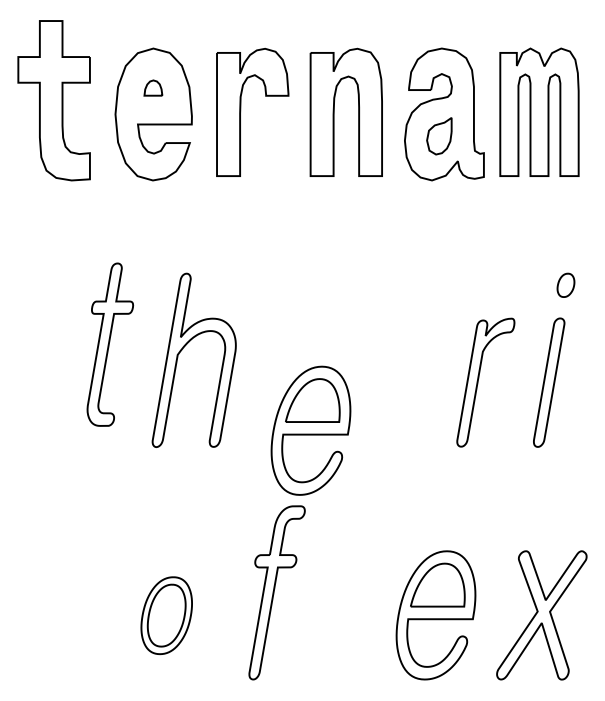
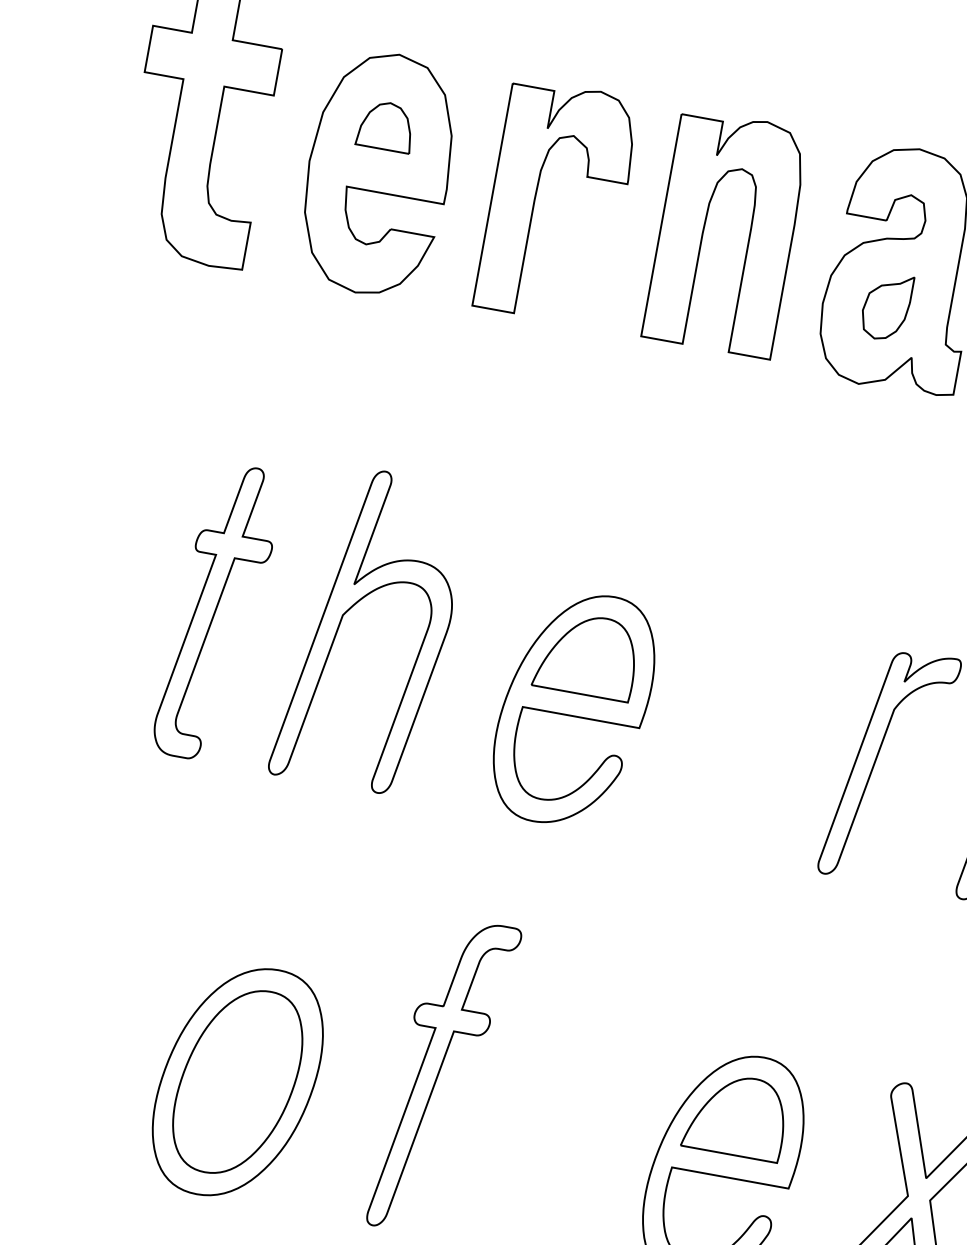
part: (153, 87) -> (386, 125), size x1.67
part: (109, 344) -> (216, 611), moved
part: (310, 430) -> (573, 708), moved
part: (166, 615) -> (237, 1081), size x1.67

